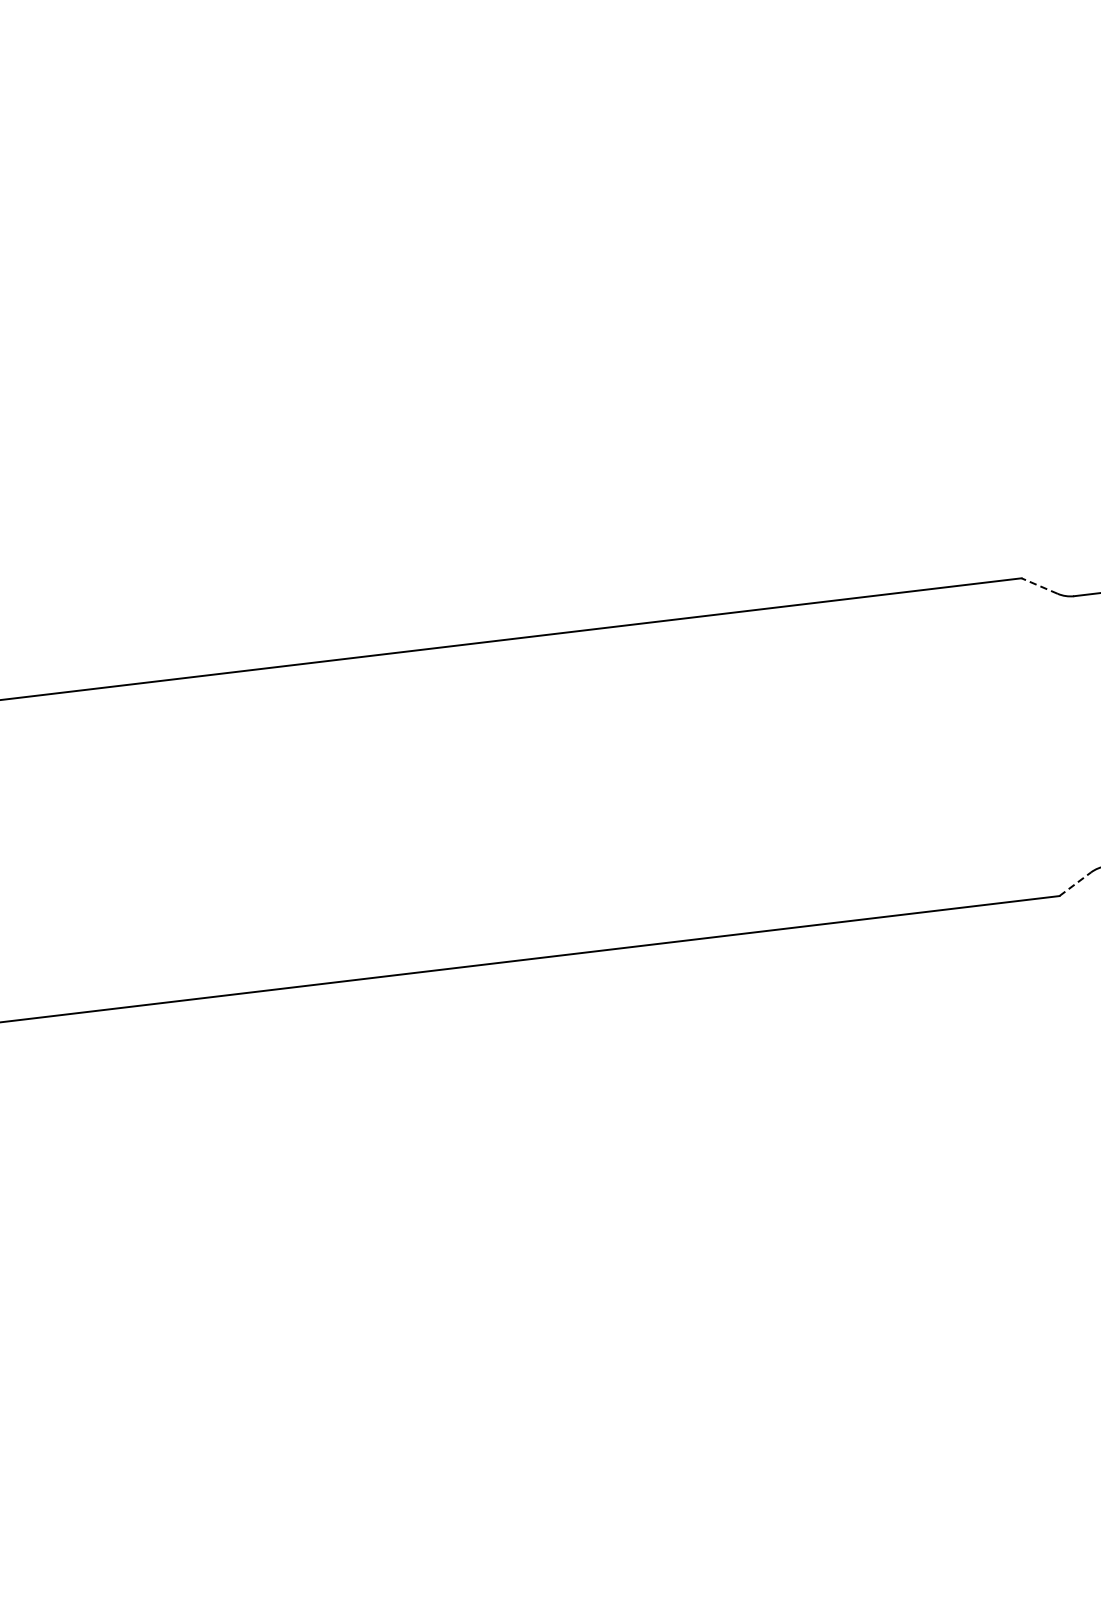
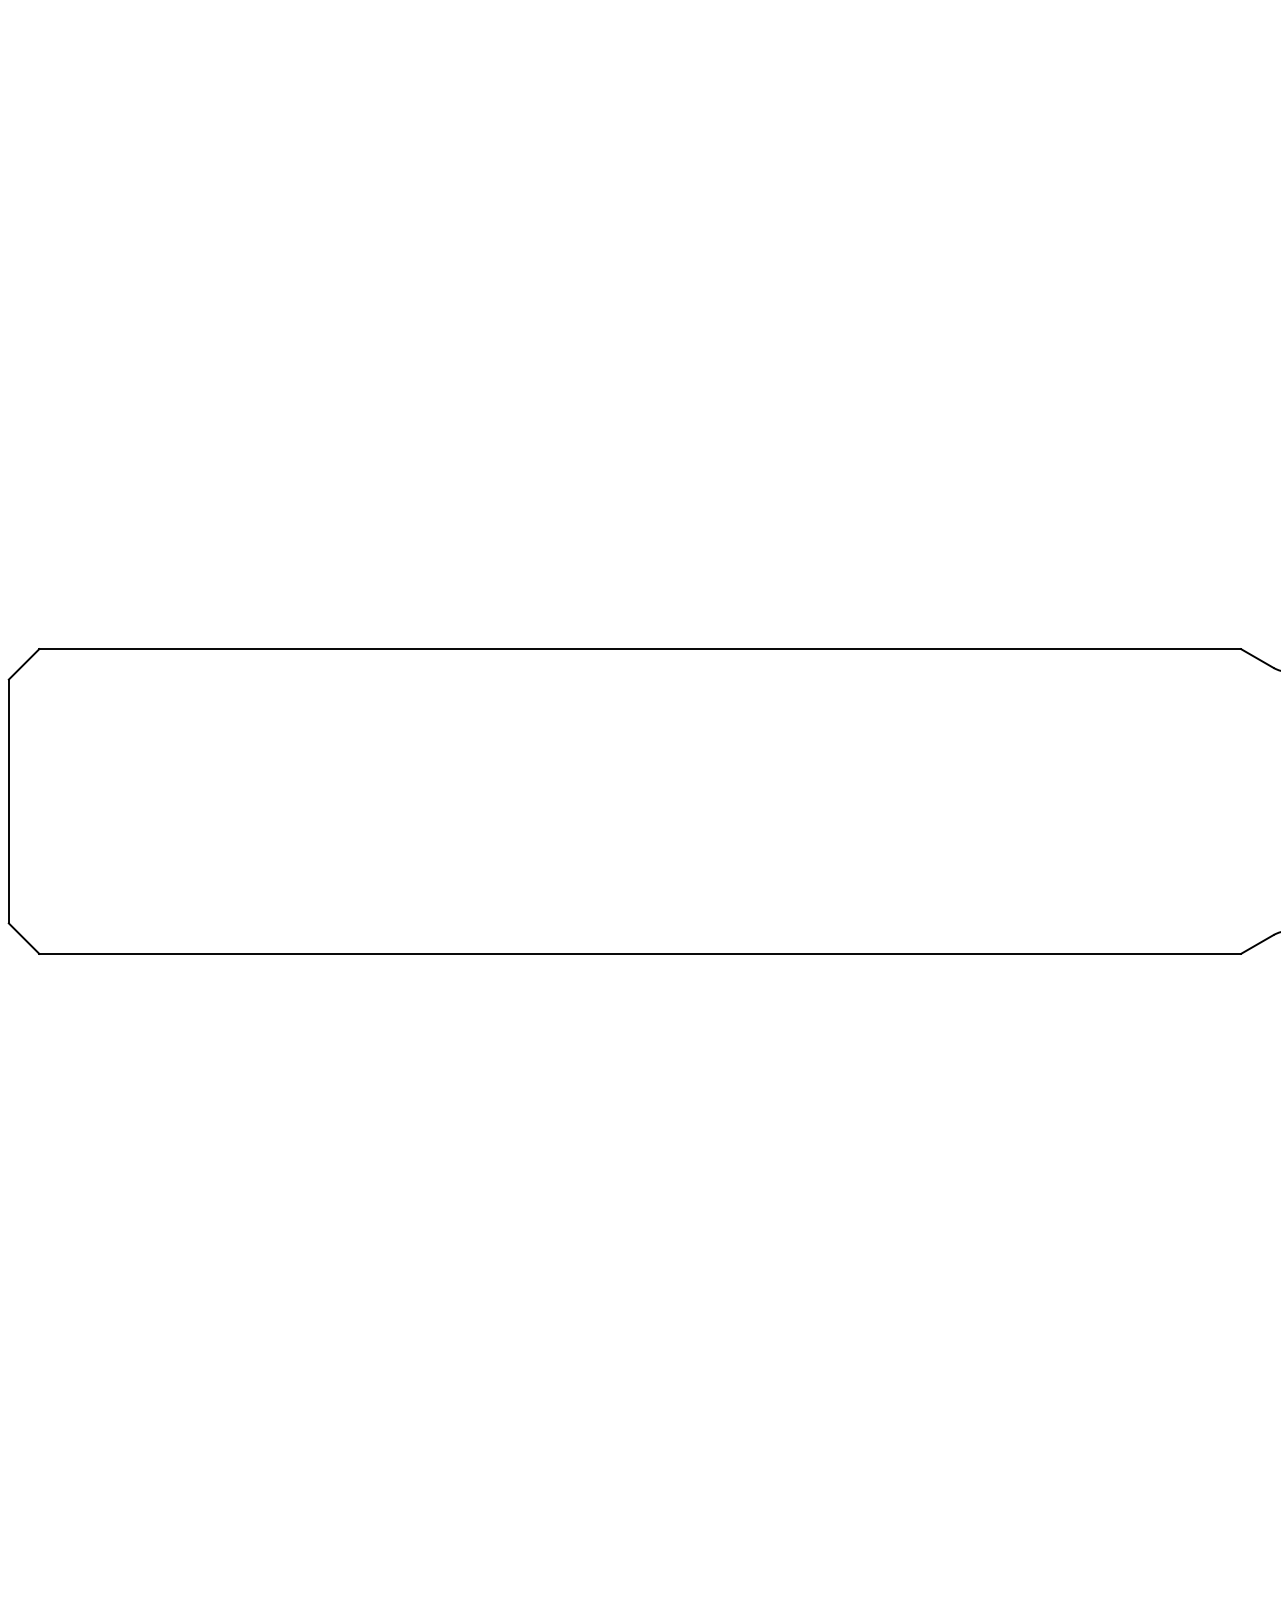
line: (1039, 586) -> (1257, 658), dashed -> solid
line: (1075, 884) -> (1257, 944), dashed -> solid

